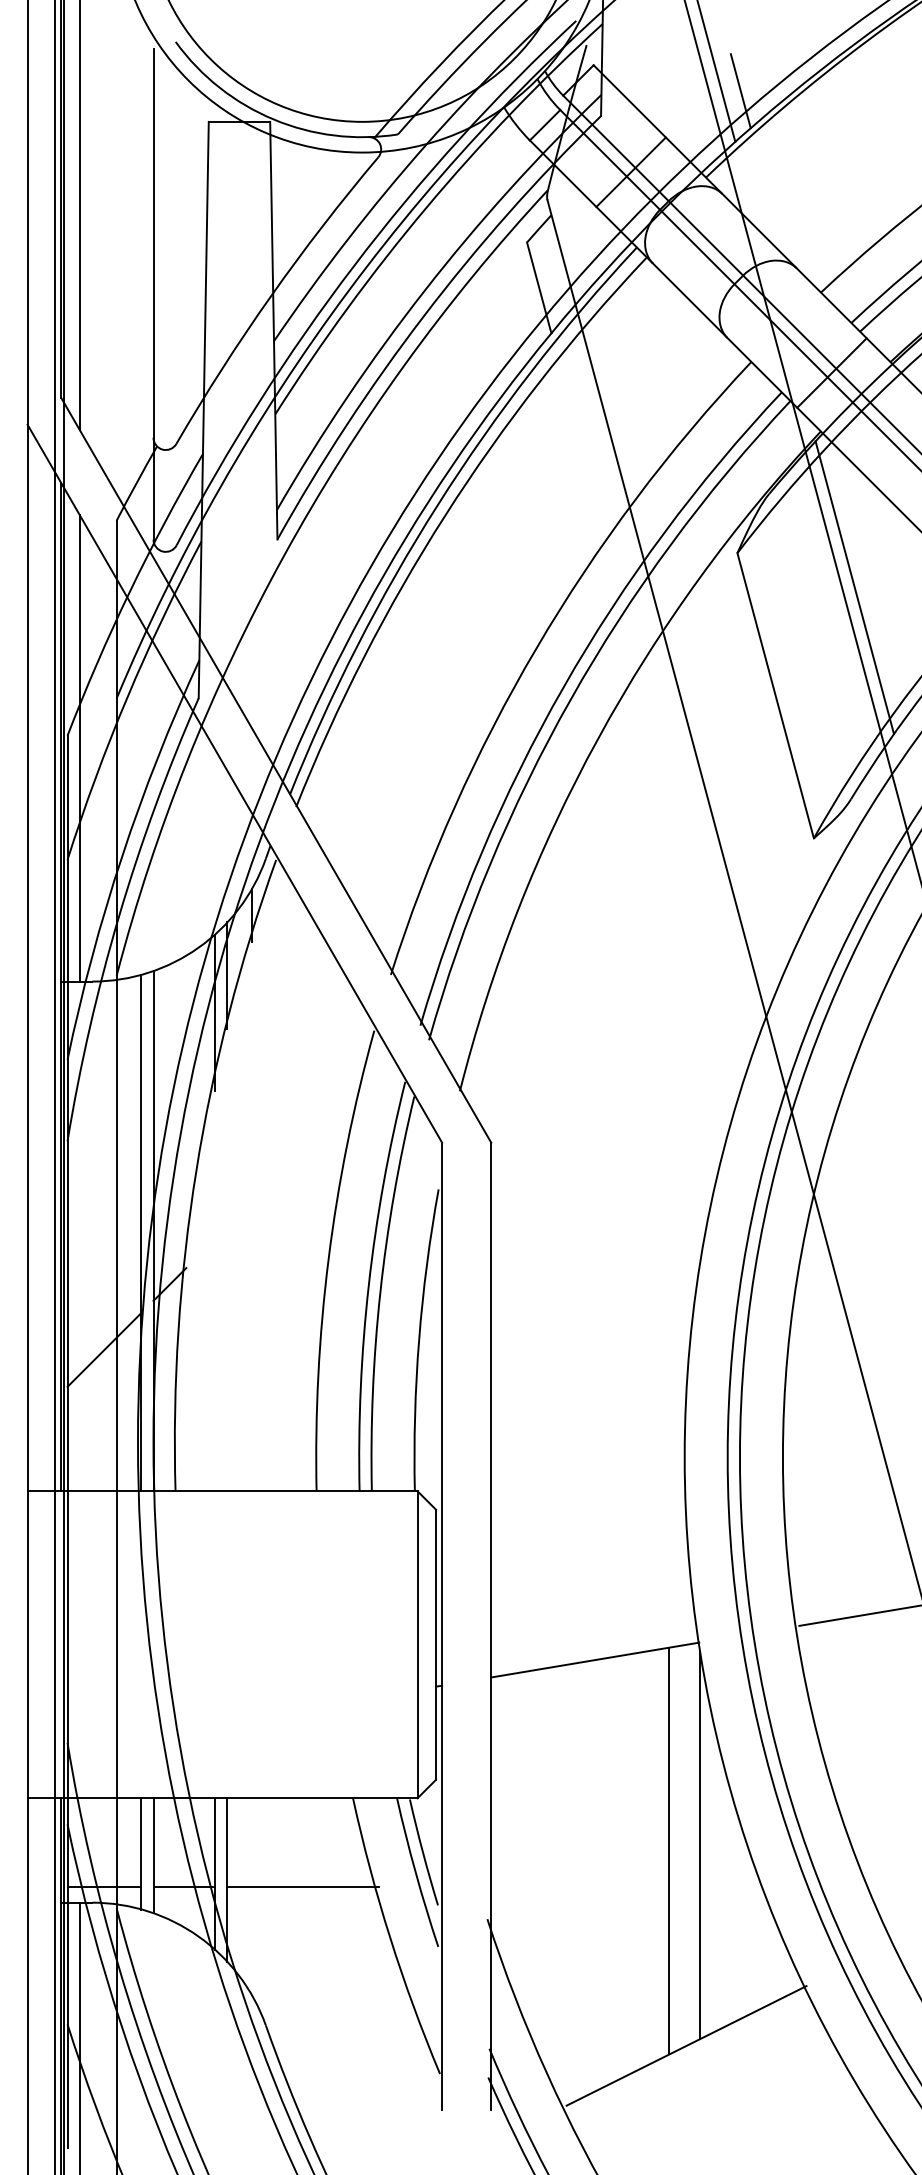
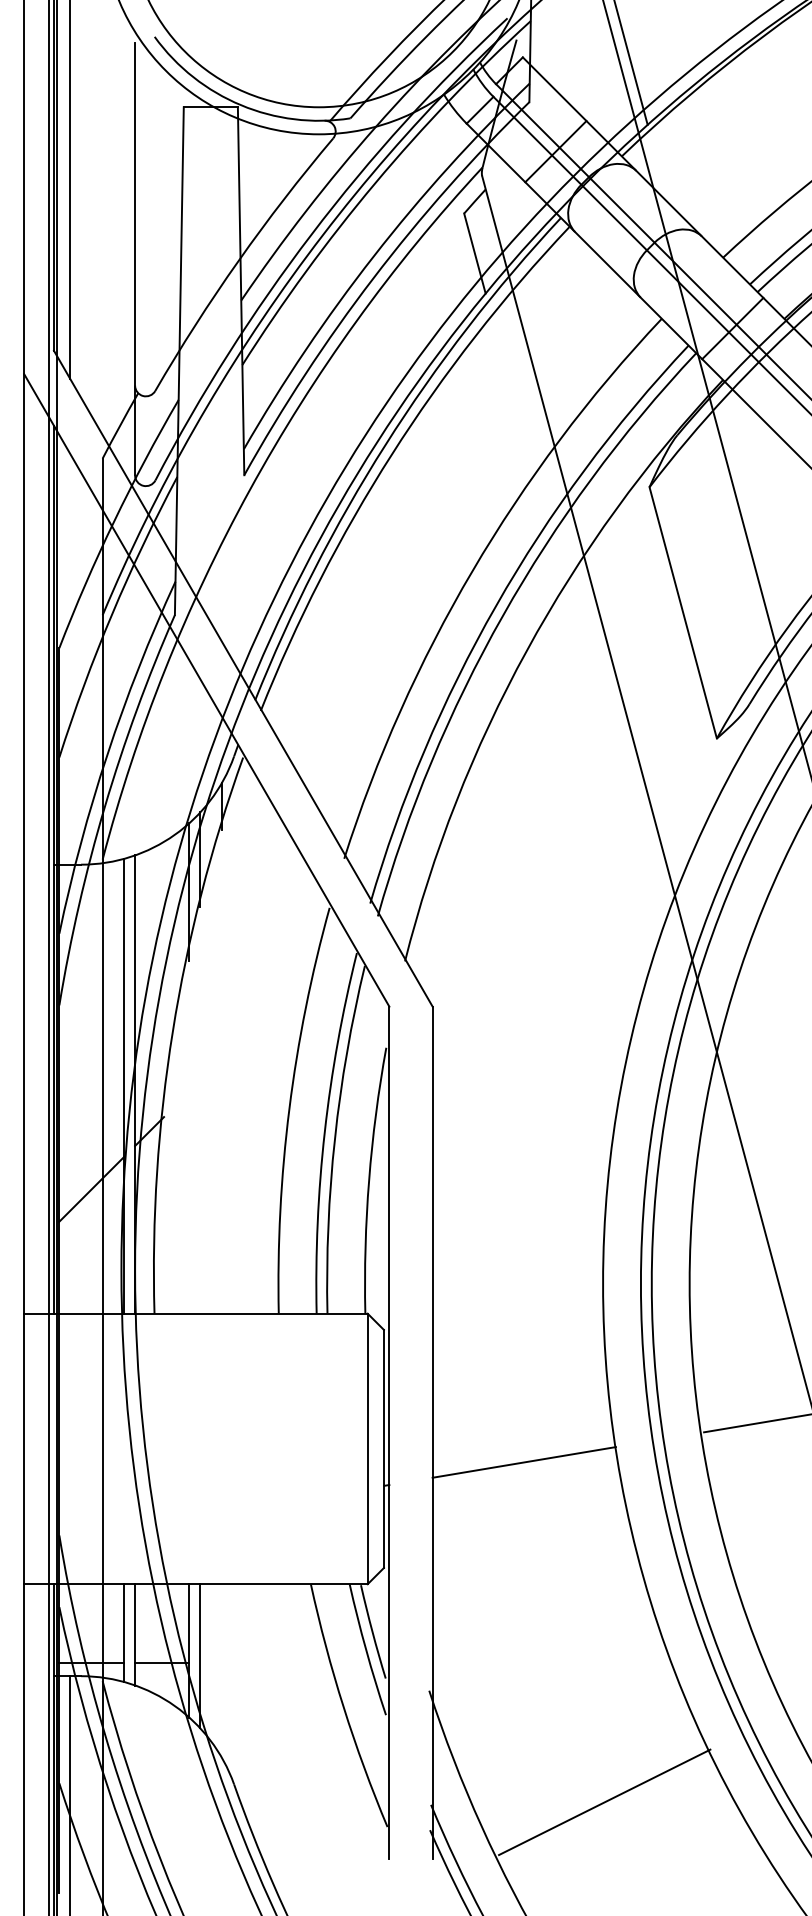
line: (740, 91) -> (652, 80), removed
line: (854, 587) -> (752, 517), removed
line: (79, 748) -> (69, 659), removed
line: (700, 1844) -> (616, 1624), removed
line: (669, 1850) -> (589, 1630), removed
line: (303, 1887) -> (267, 1662), removed

